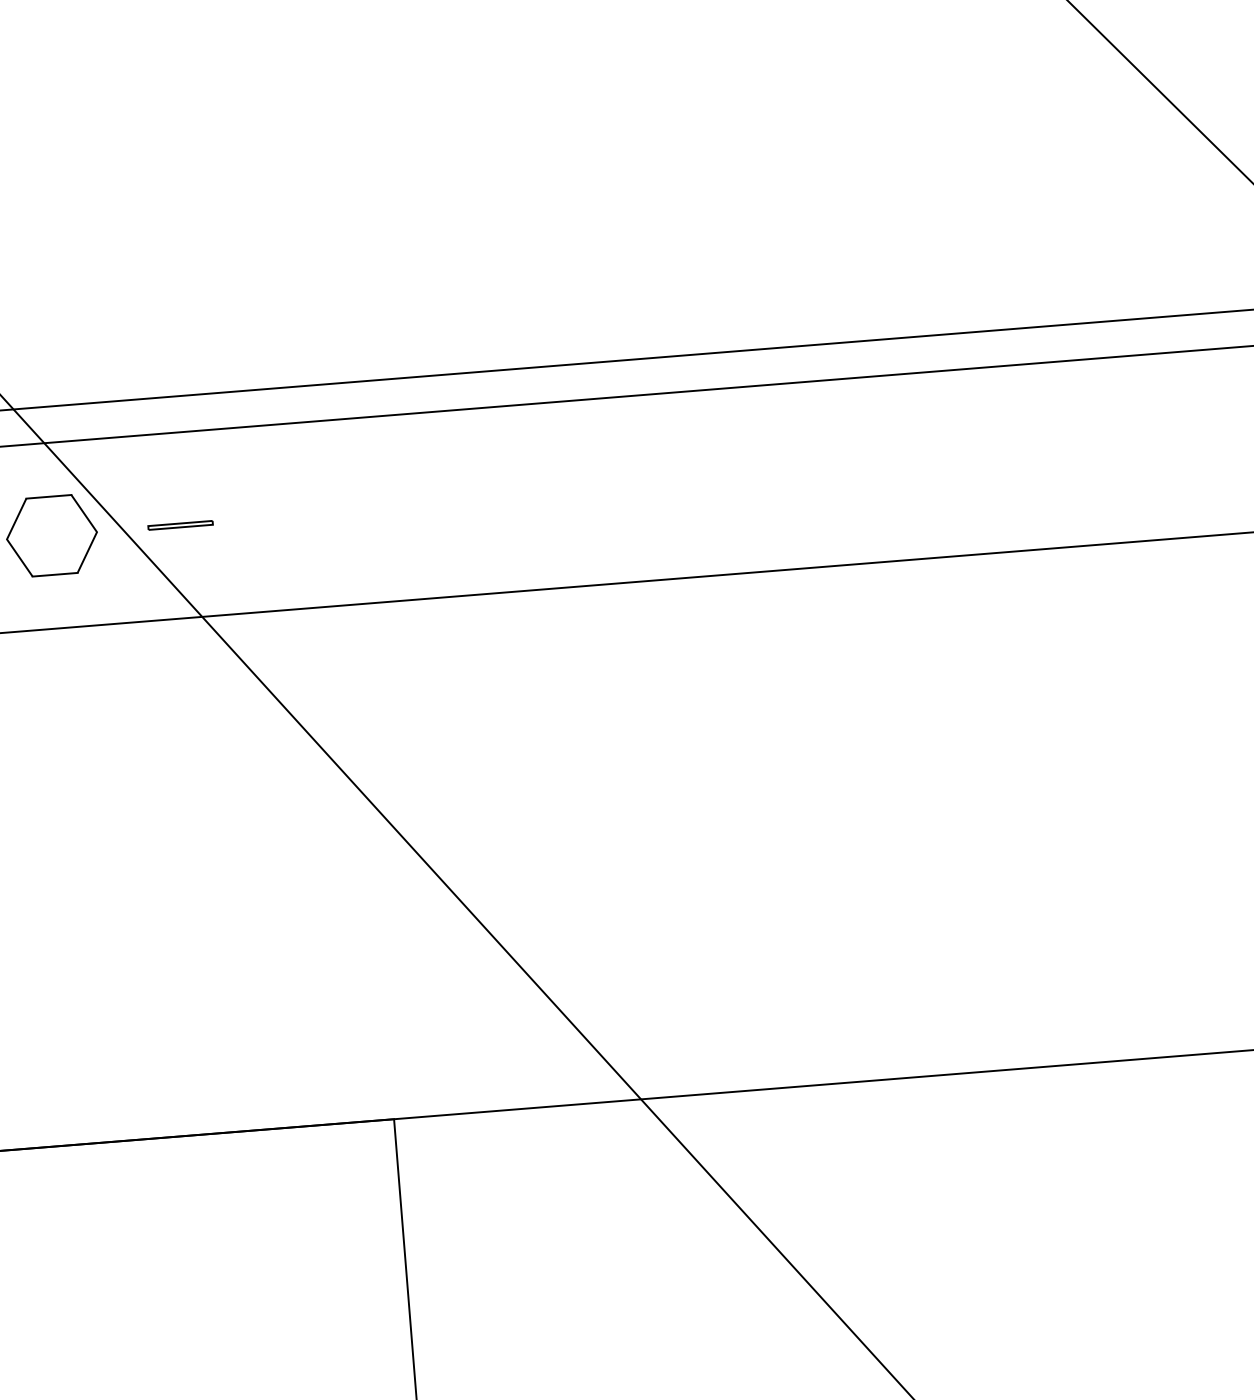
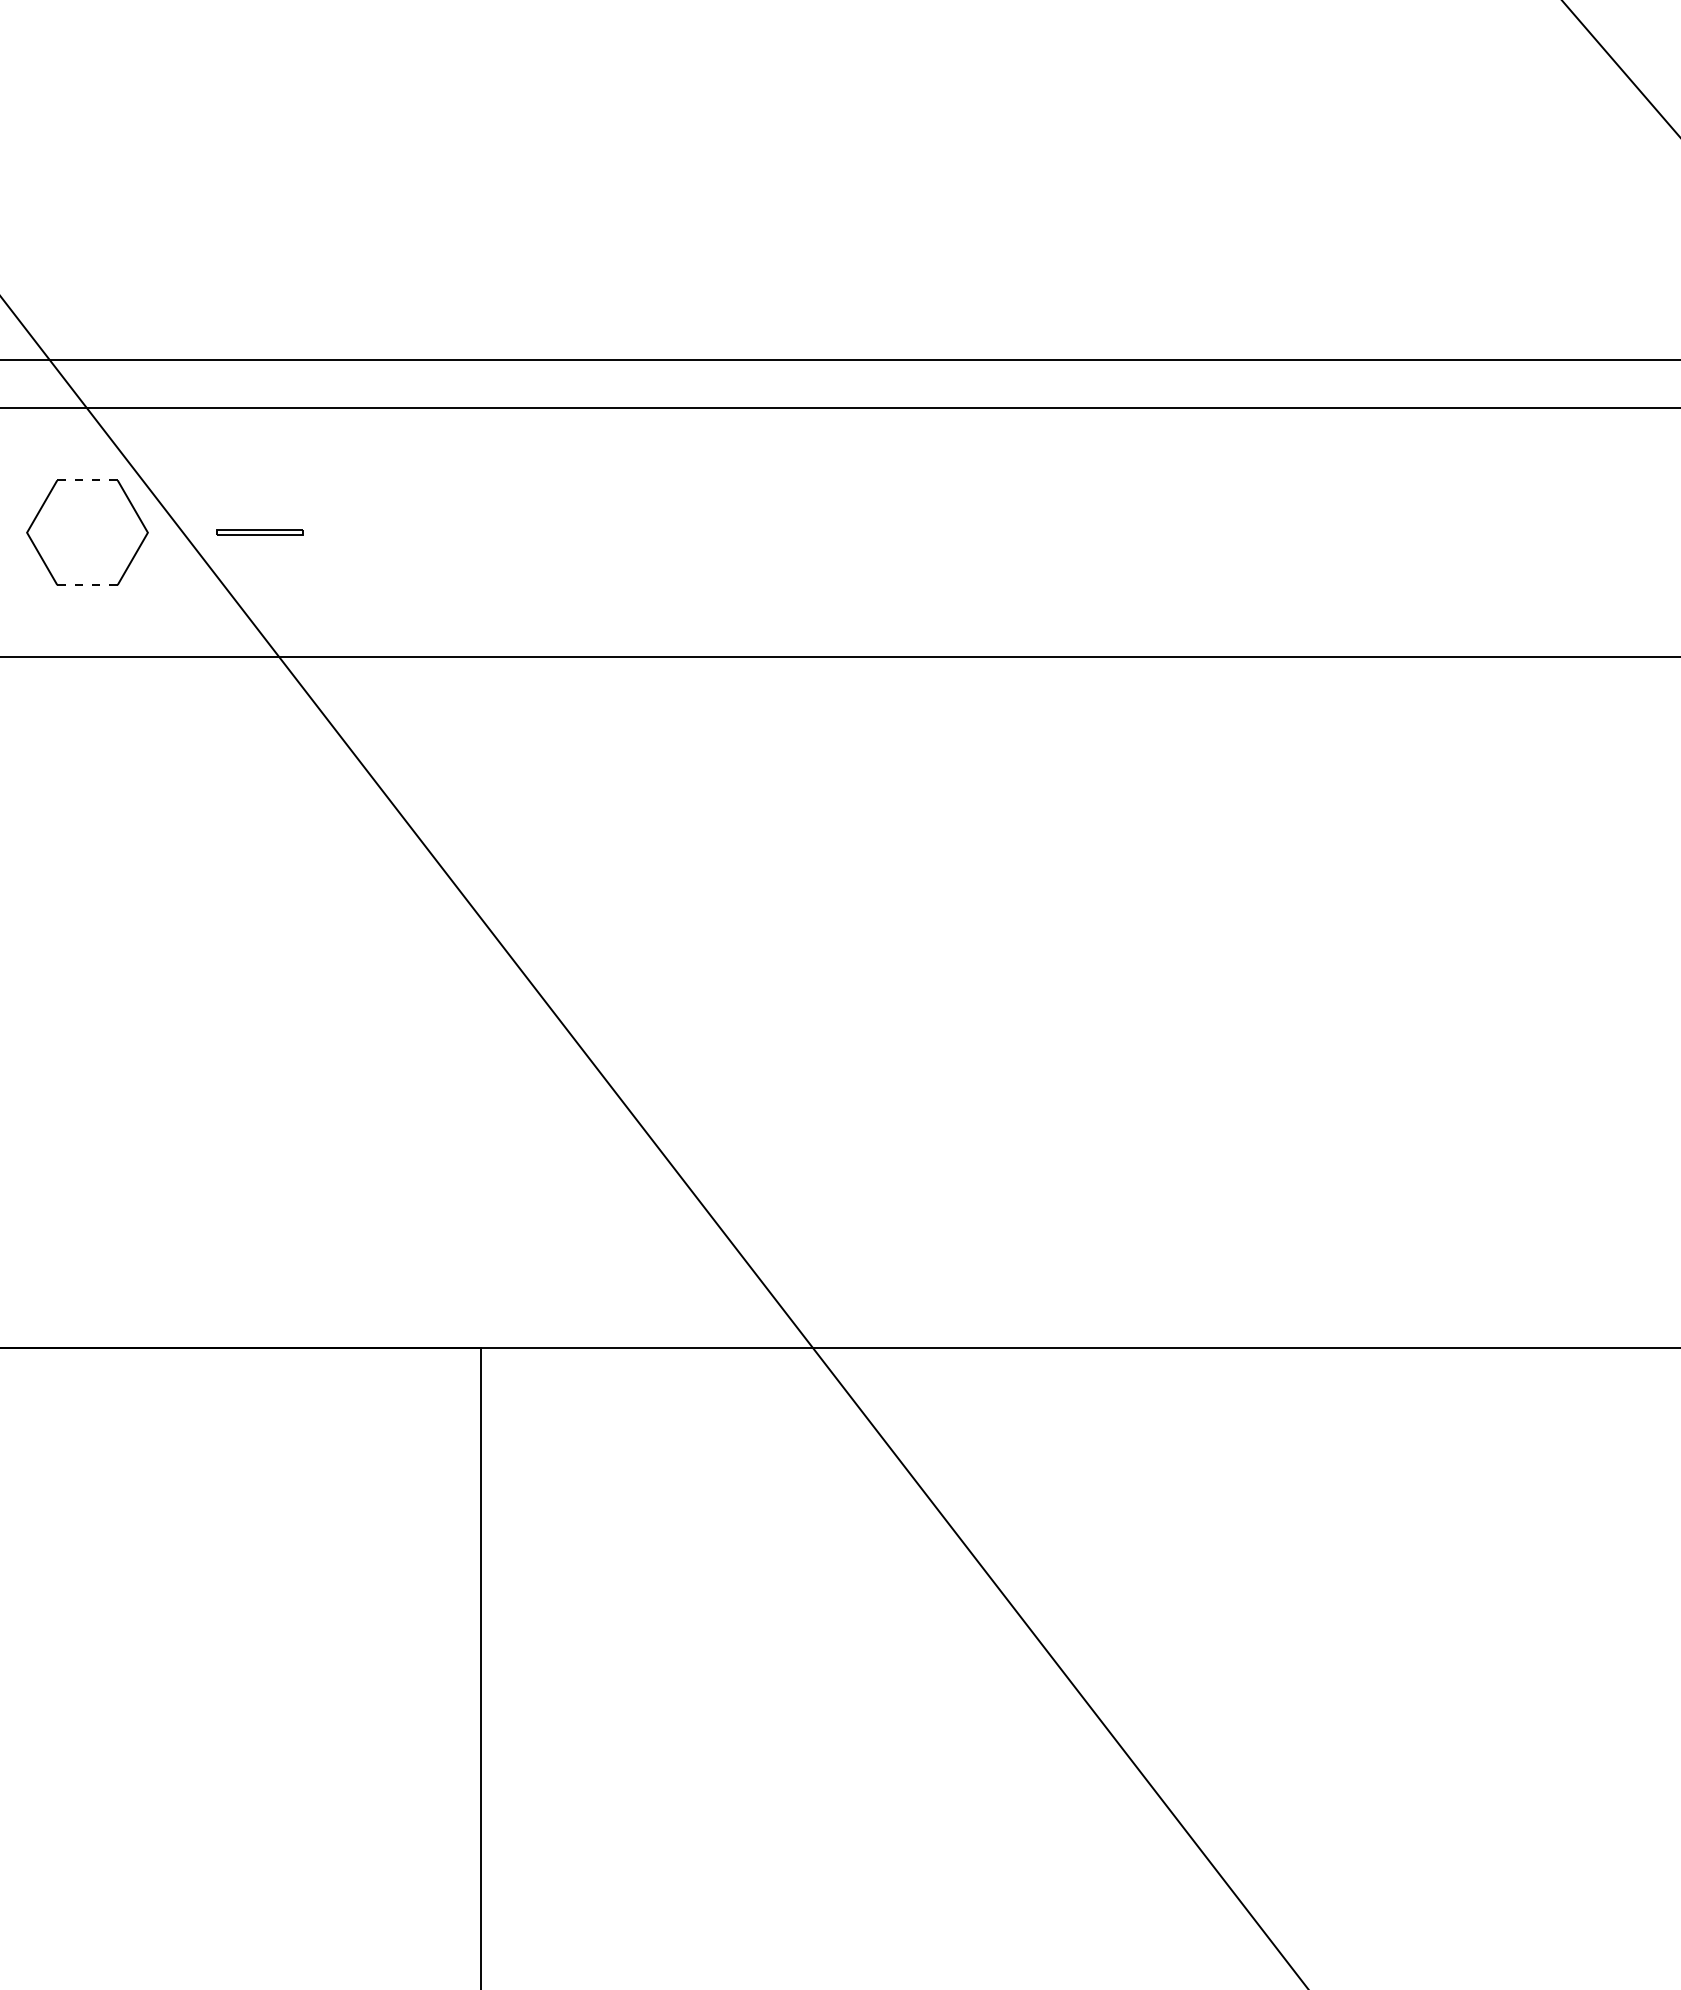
line: (49, 496) -> (88, 480), solid -> dashed
line: (55, 575) -> (88, 585), solid -> dashed

